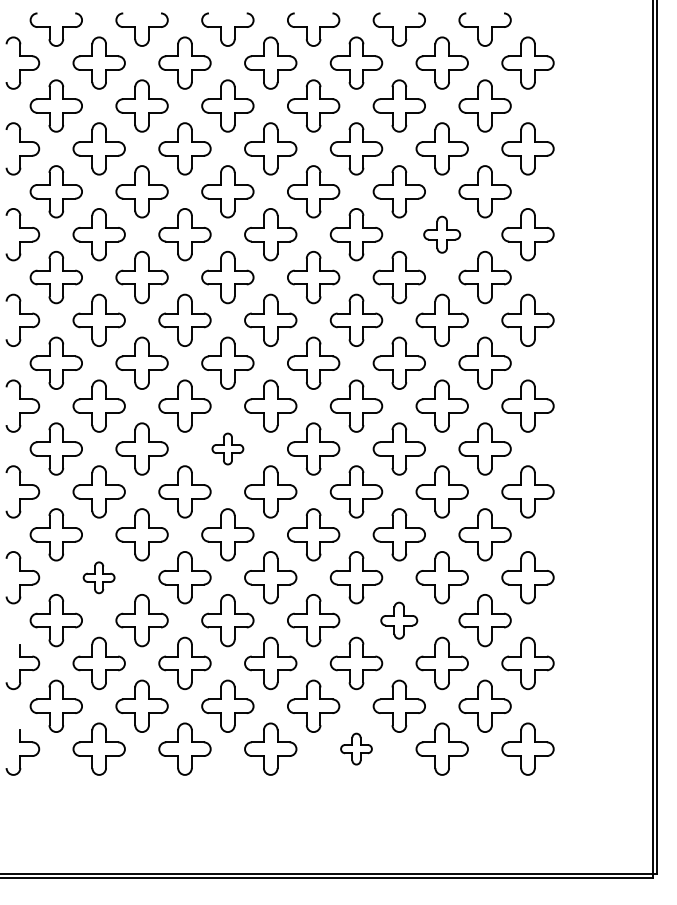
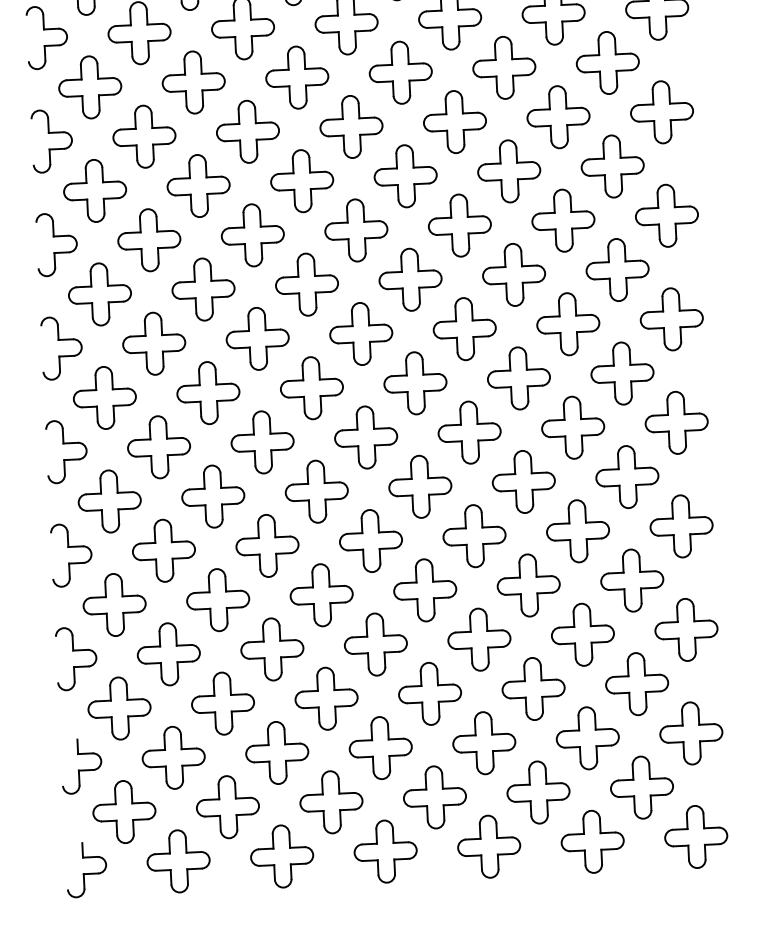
part: (441, 234) -> (562, 220), size x1.43
part: (227, 448) -> (316, 491), size x1.67
part: (98, 577) -> (167, 654), size x1.67
part: (398, 620) -> (532, 688), size x1.43
part: (356, 748) -> (489, 845), size x1.67

